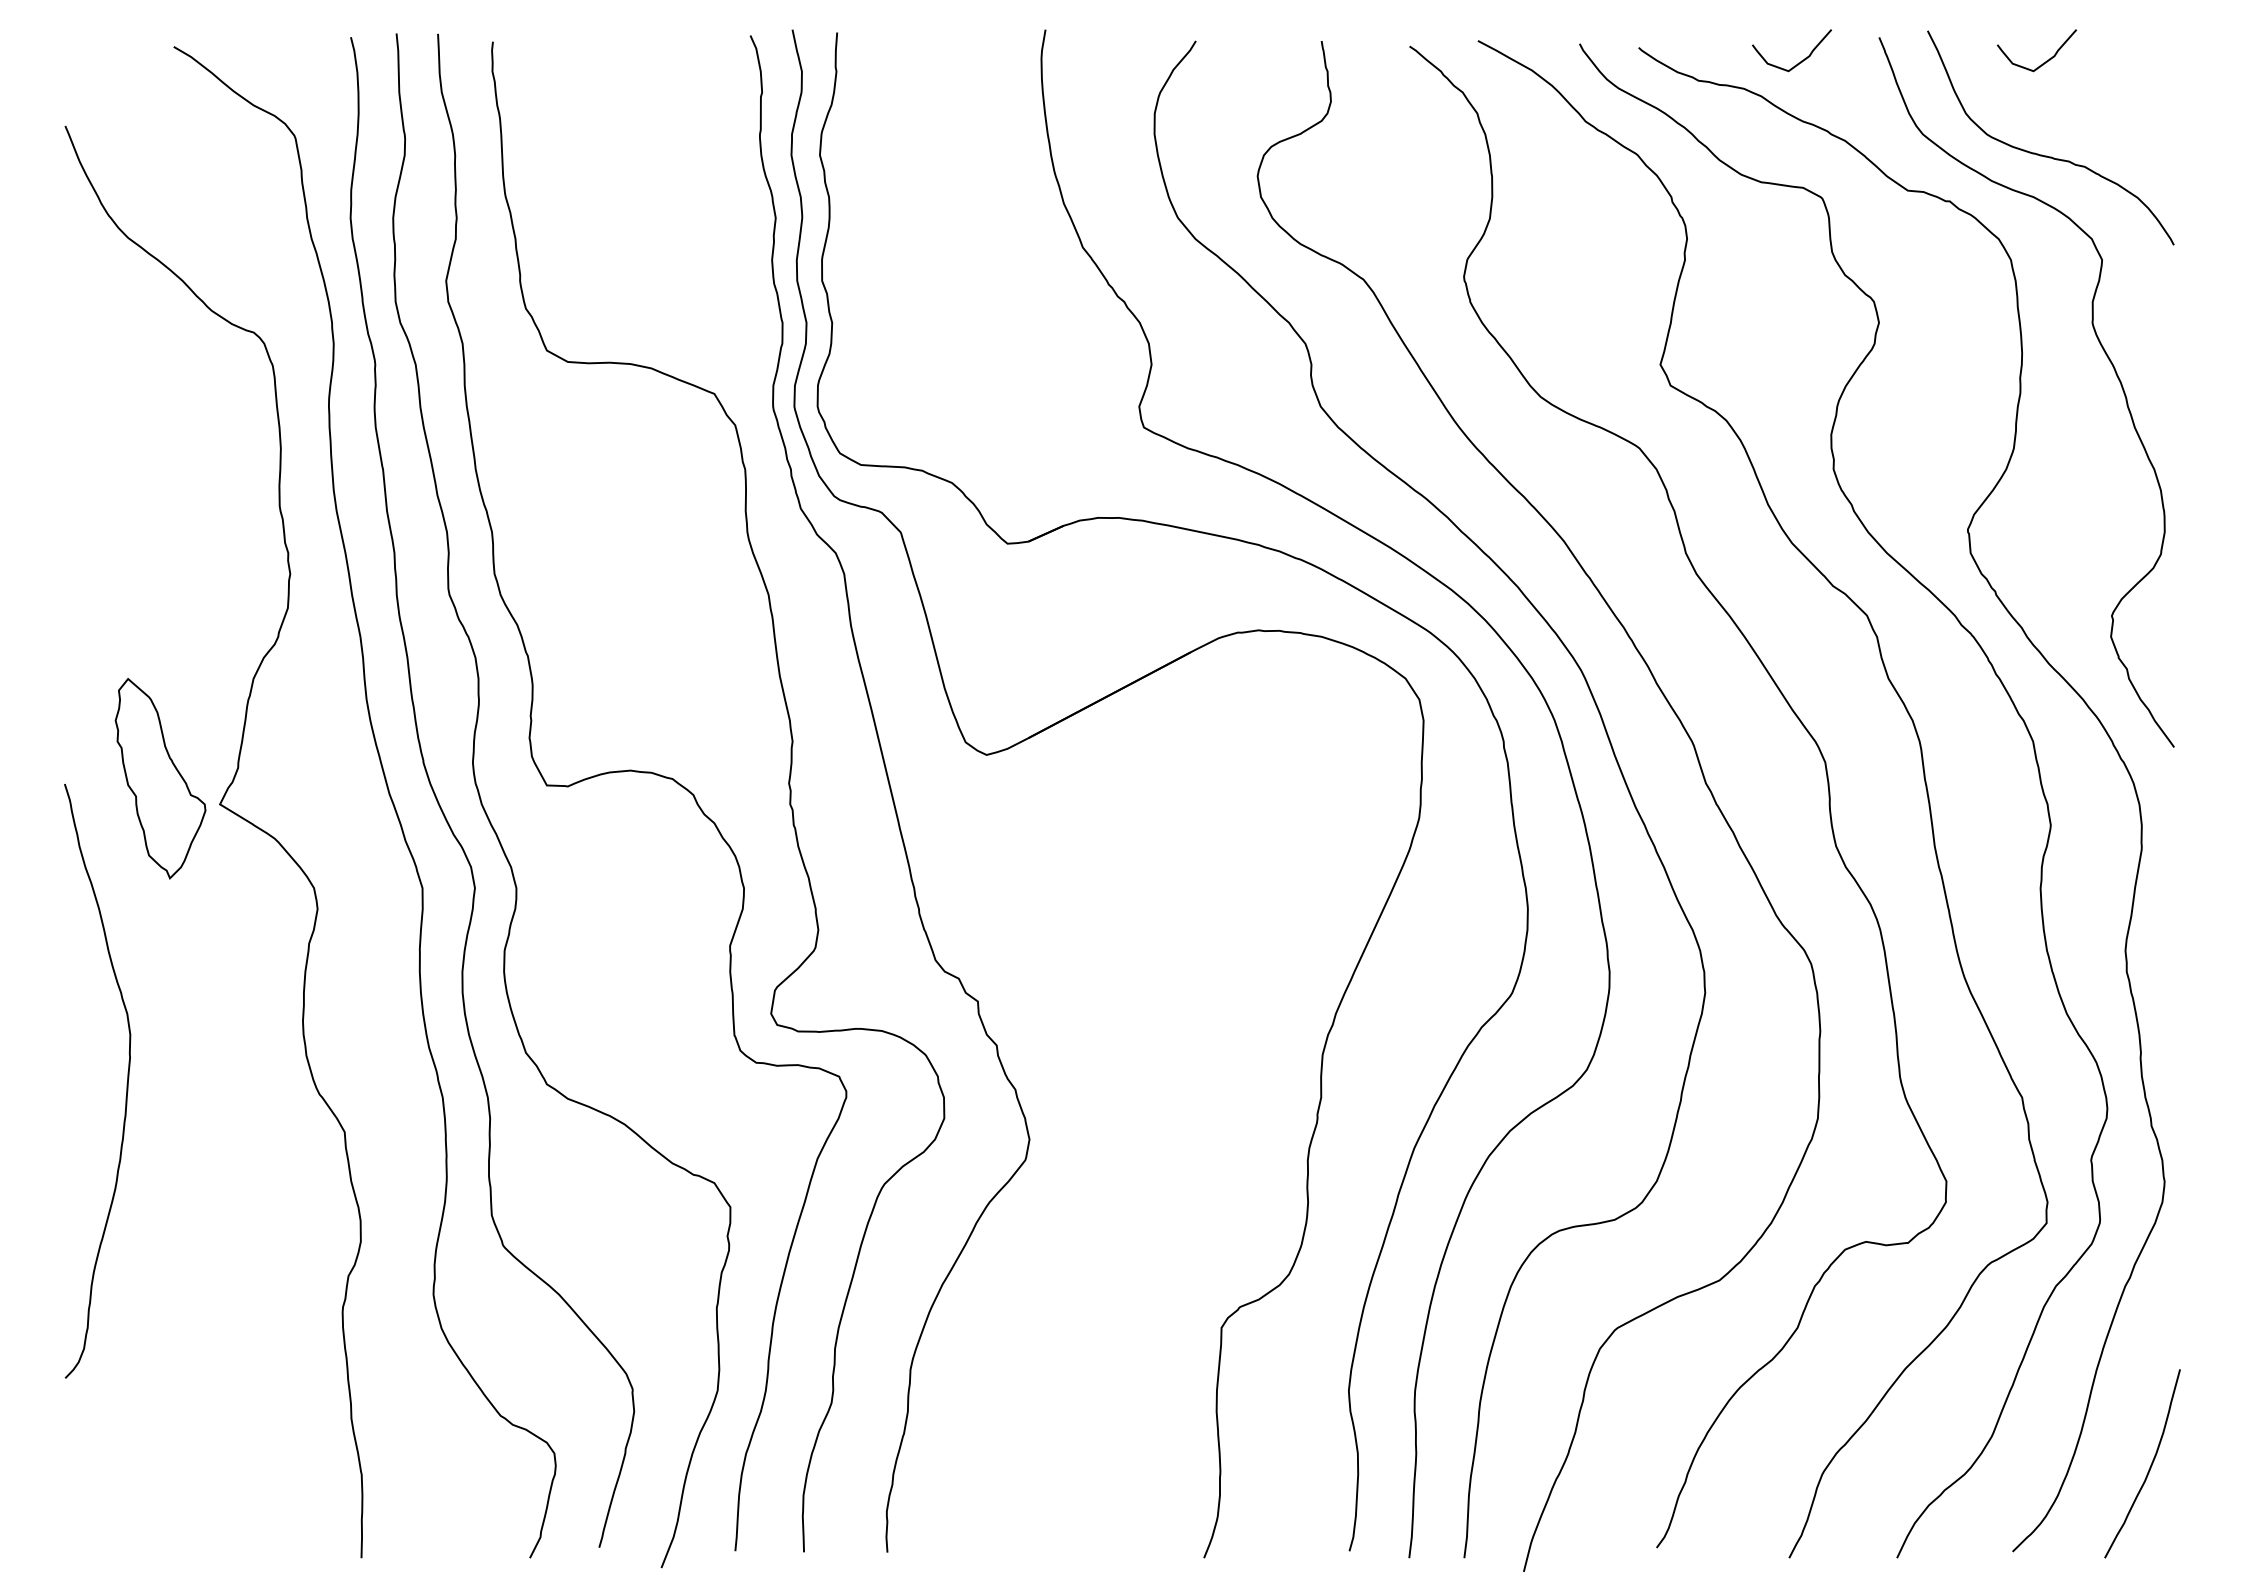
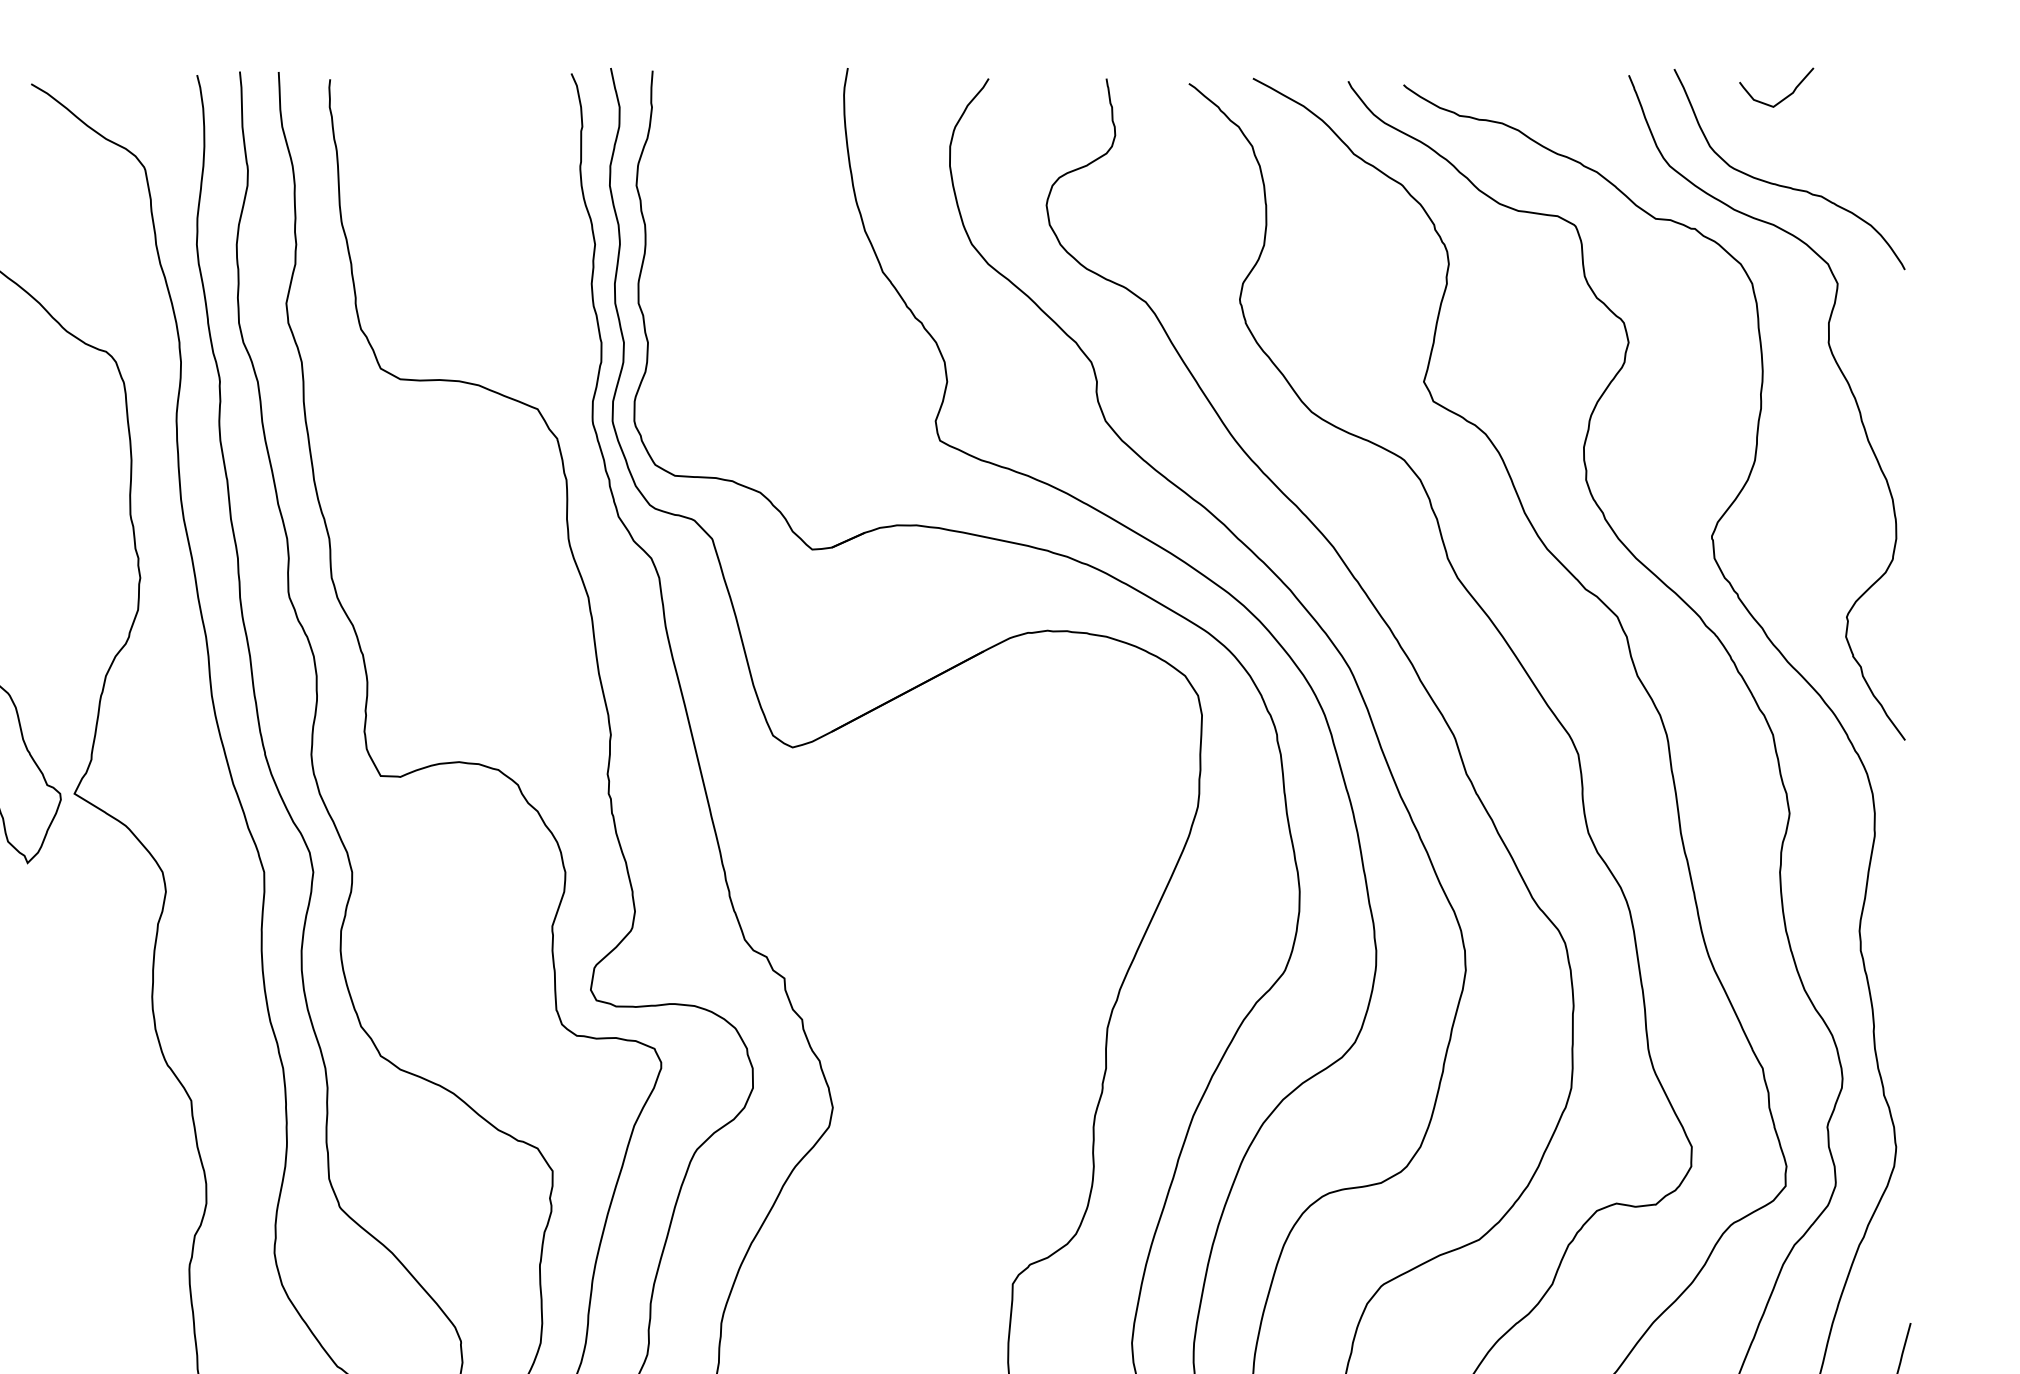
curve: (1798, 62) -> (1553, 98), removed

